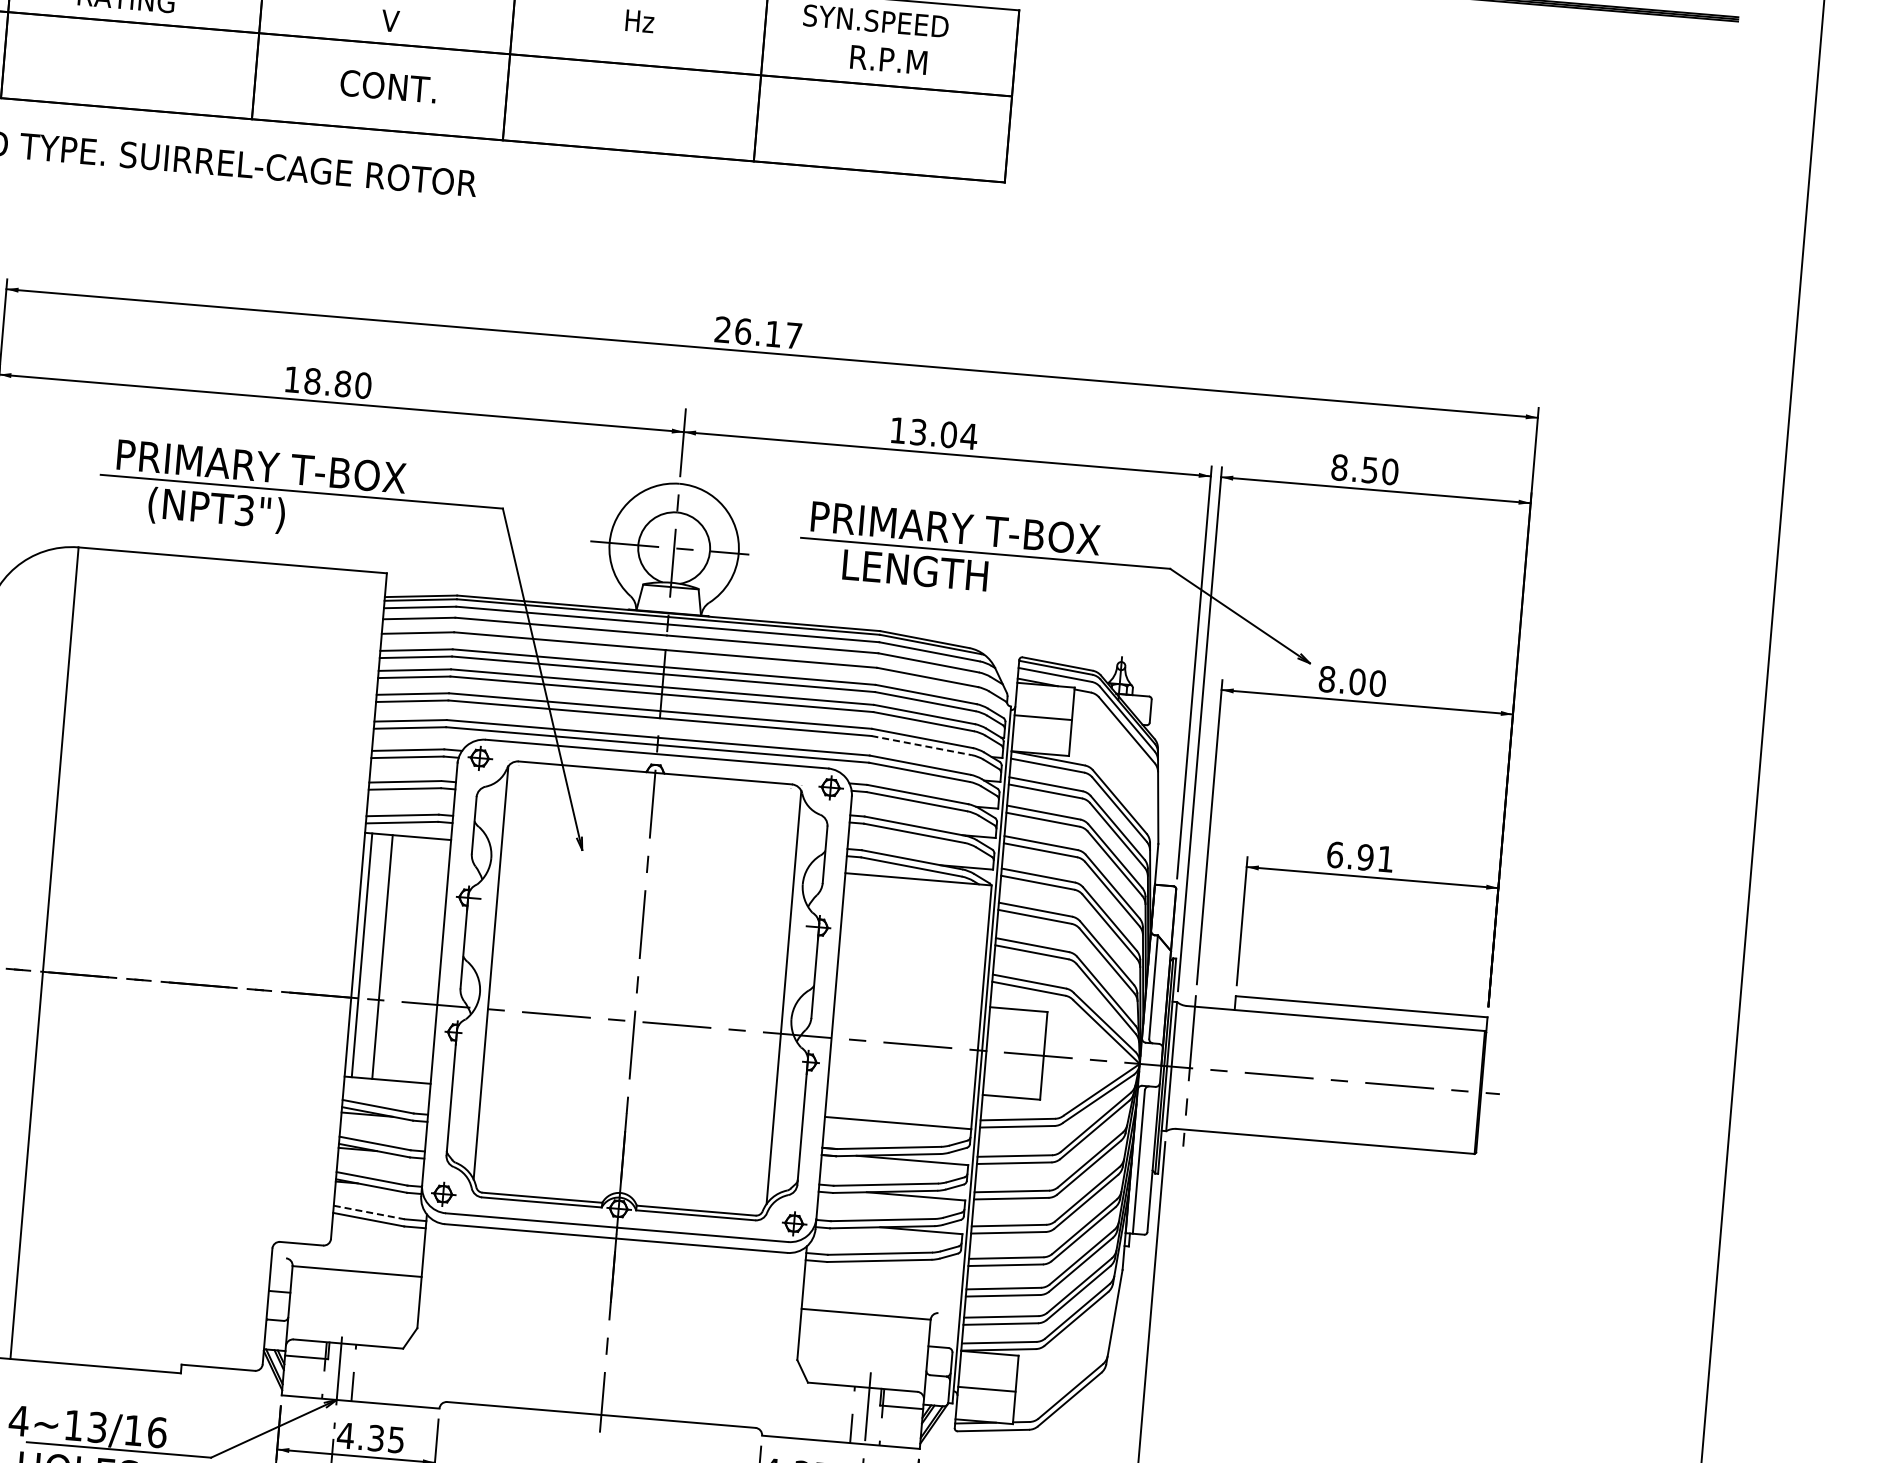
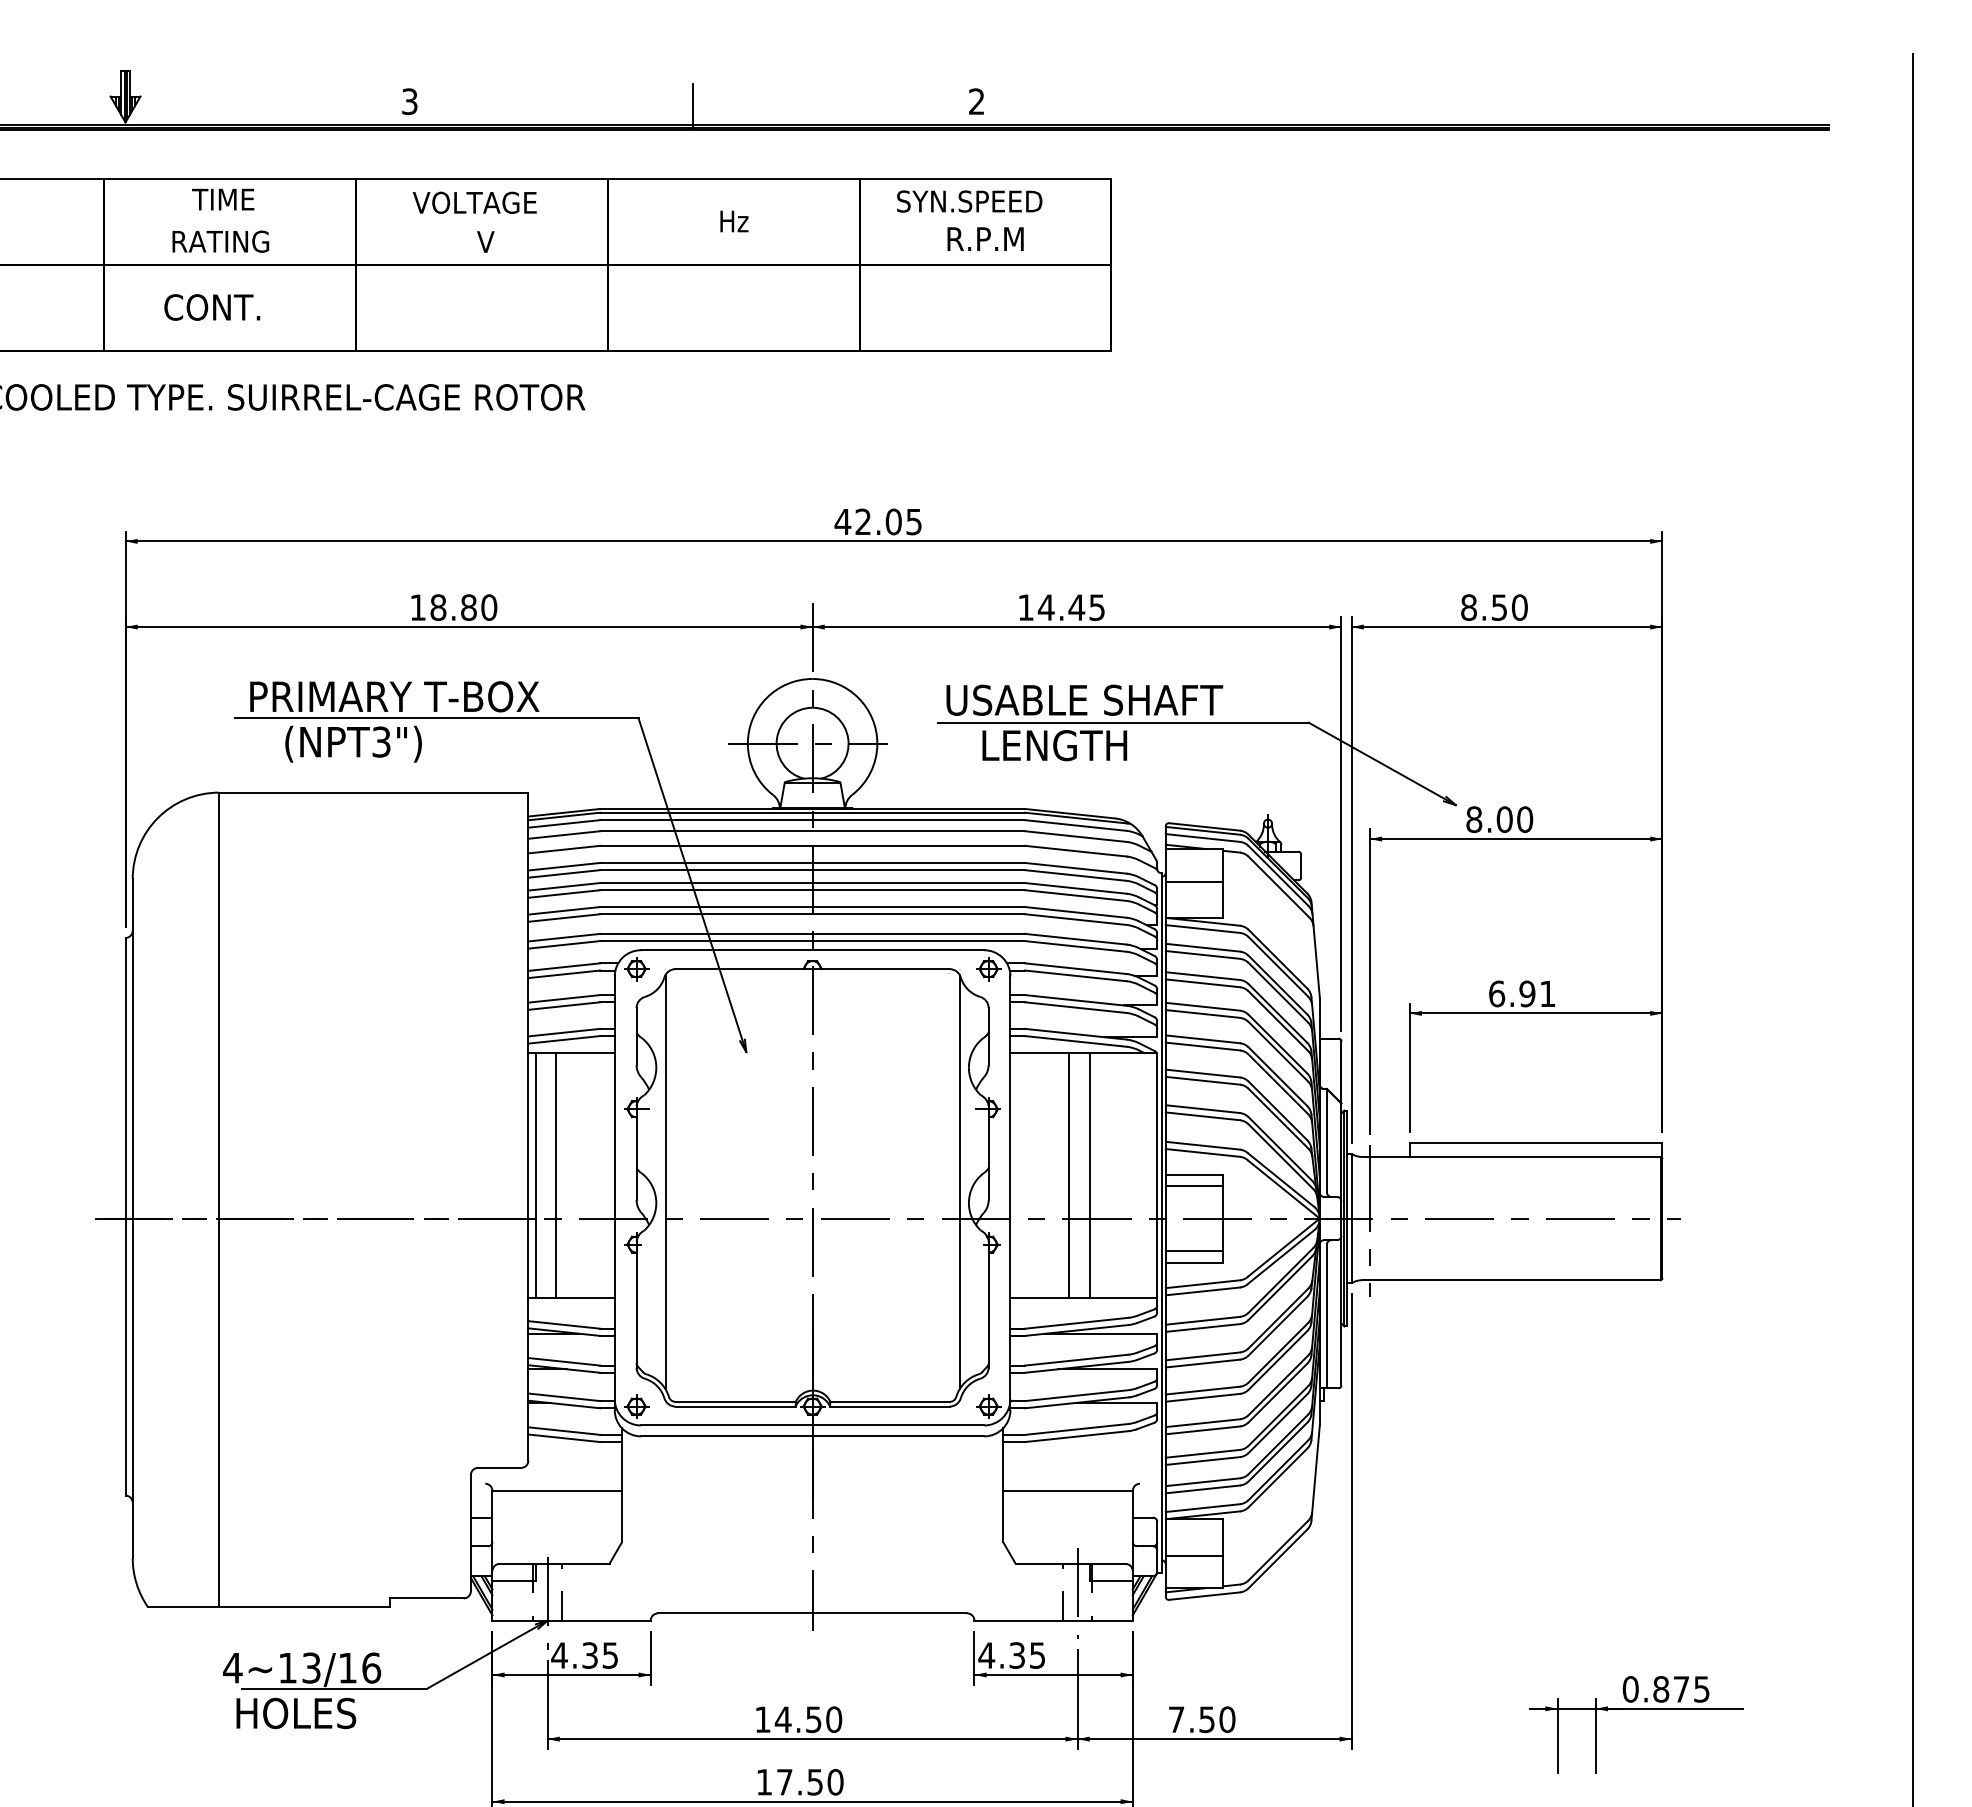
text: (388, 86) -> (212, 307), moved
text: (757, 332) -> (877, 521), 26.17 -> 42.05
text: (943, 434) -> (1071, 607), 13.04 -> 14.45
text: (955, 527) -> (1091, 699), PRIMARY T-BOX -> USABLE SHAFT
line: (922, 745) -> (1076, 919), dashed -> solid
line: (894, 1000) -> (1069, 1175), added
line: (913, 1001) -> (1089, 1175), added
line: (1017, 1021) -> (1194, 1186), added
line: (1012, 1085) -> (1194, 1250), added
line: (369, 1212) -> (564, 1431), dashed -> solid

